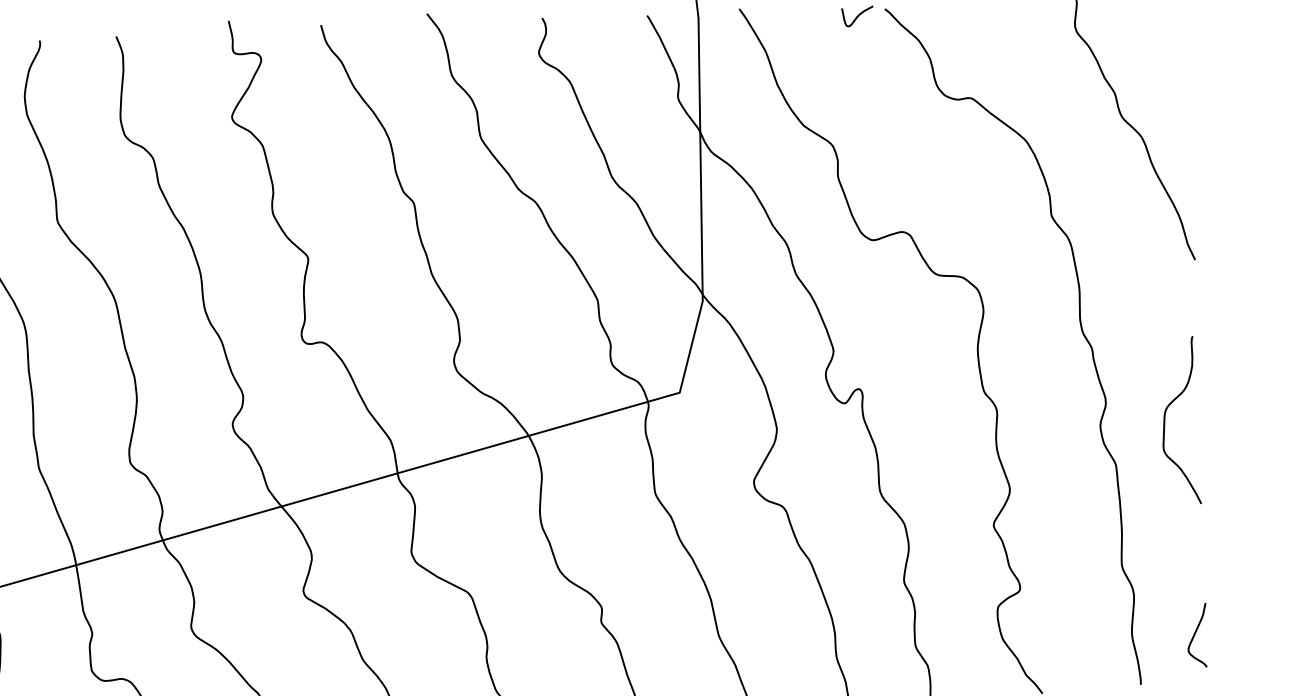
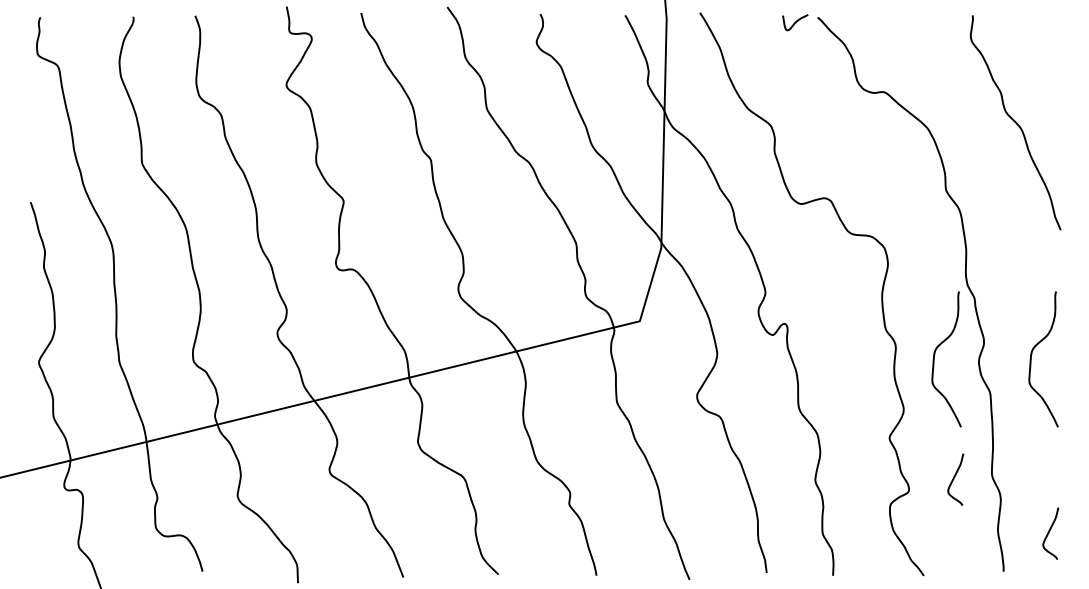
curve: (1045, 425) -> (934, 359), added
curve: (1075, 573) -> (954, 479), added

